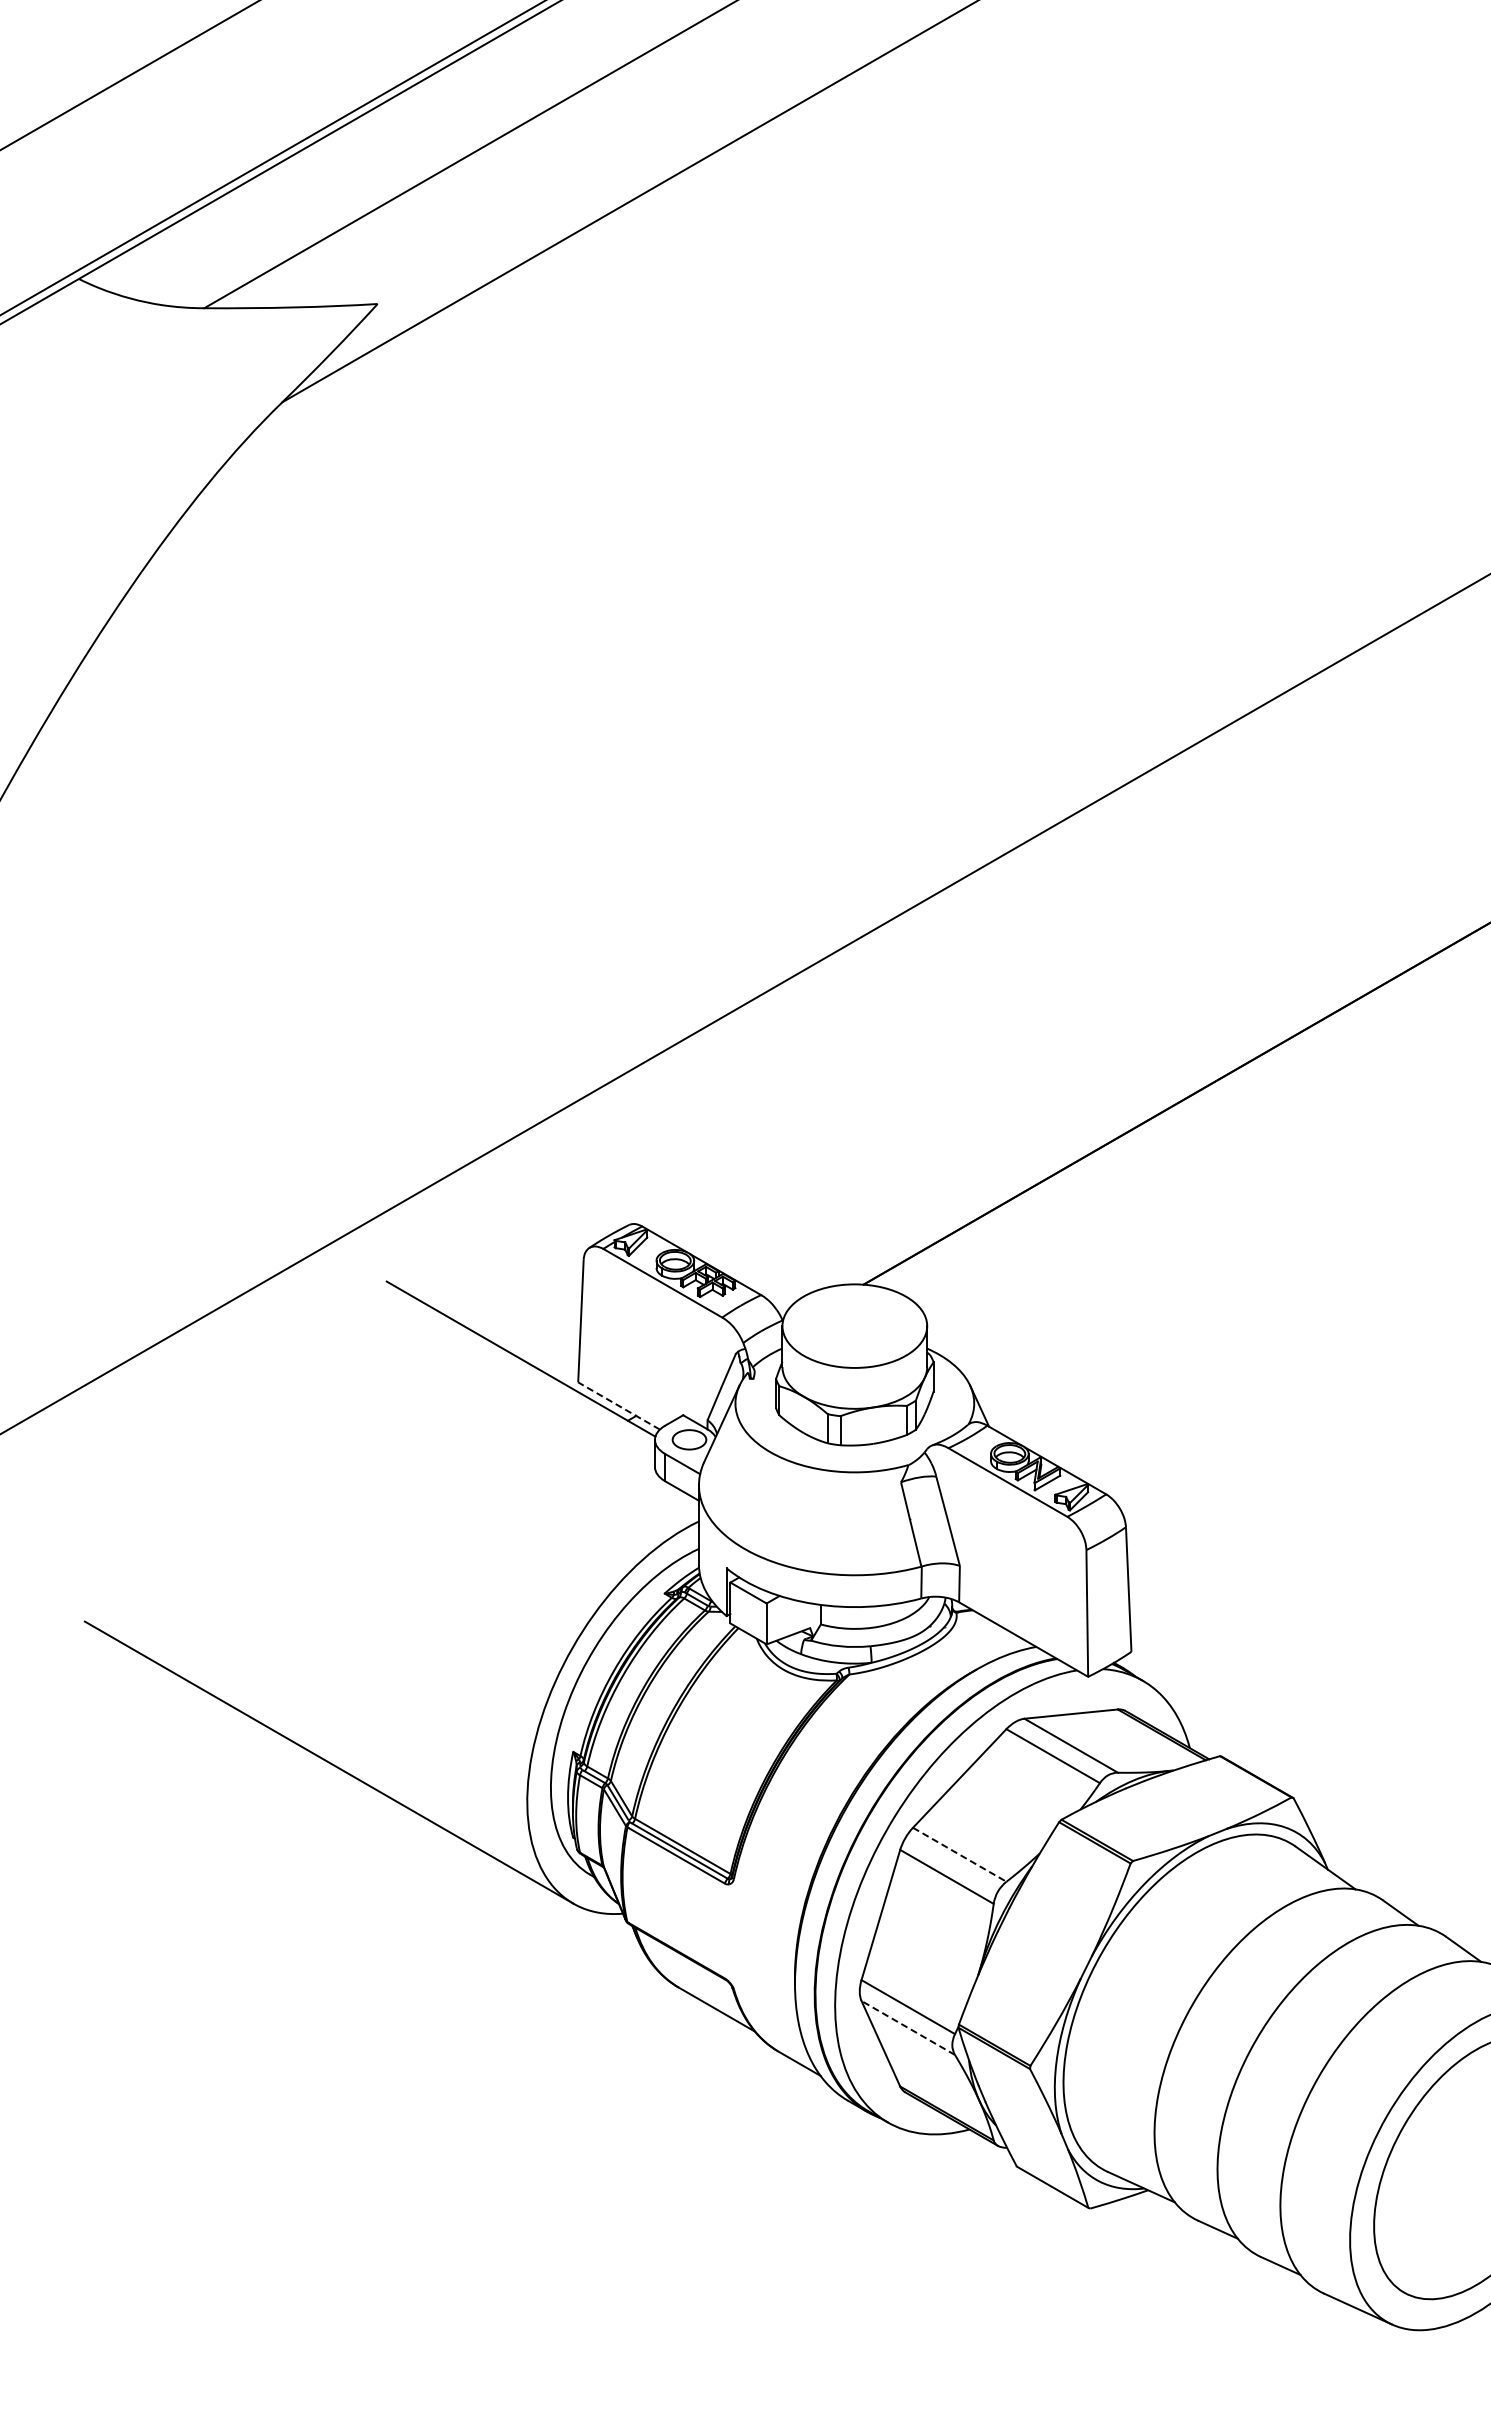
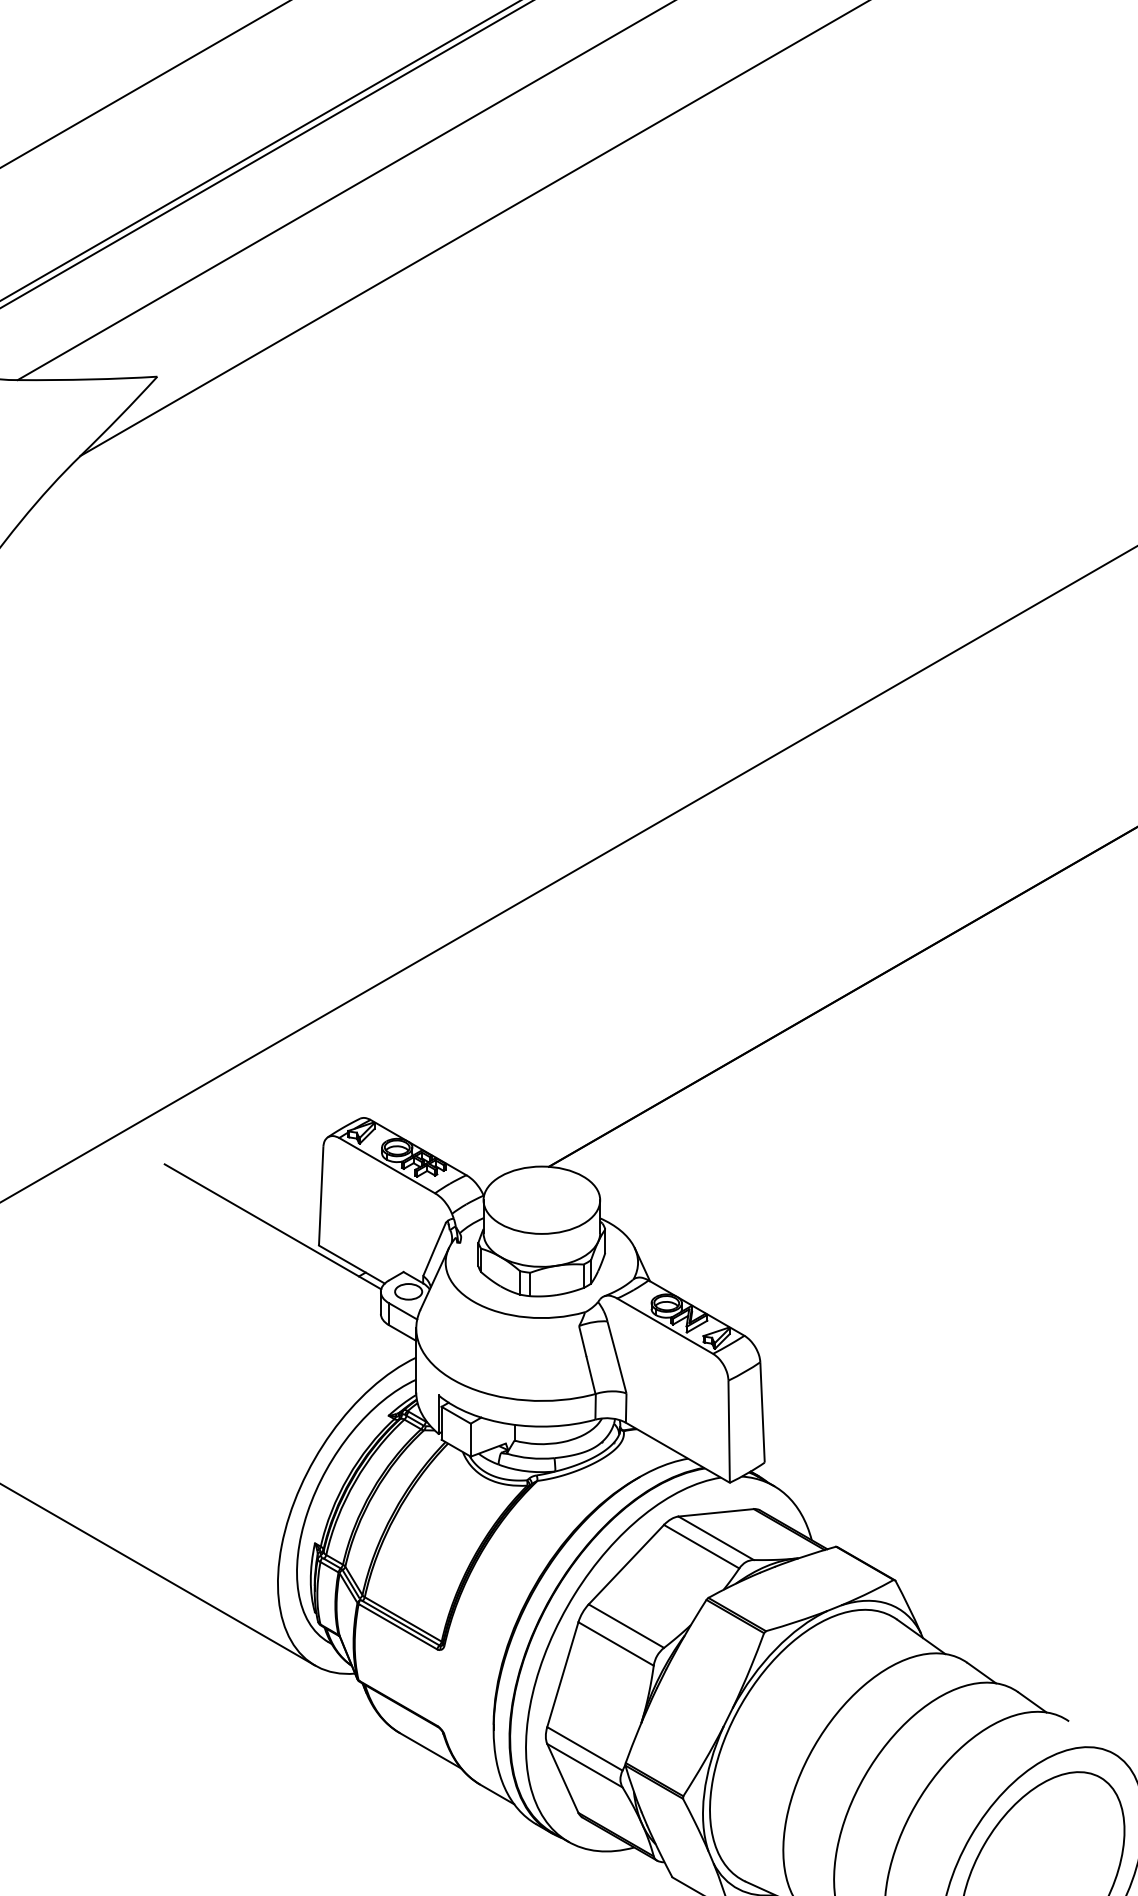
line: (618, 1405) -> (351, 1264), dashed -> solid
line: (959, 1854) -> (626, 1625), dashed -> solid
line: (908, 2027) -> (585, 1765), dashed -> solid

